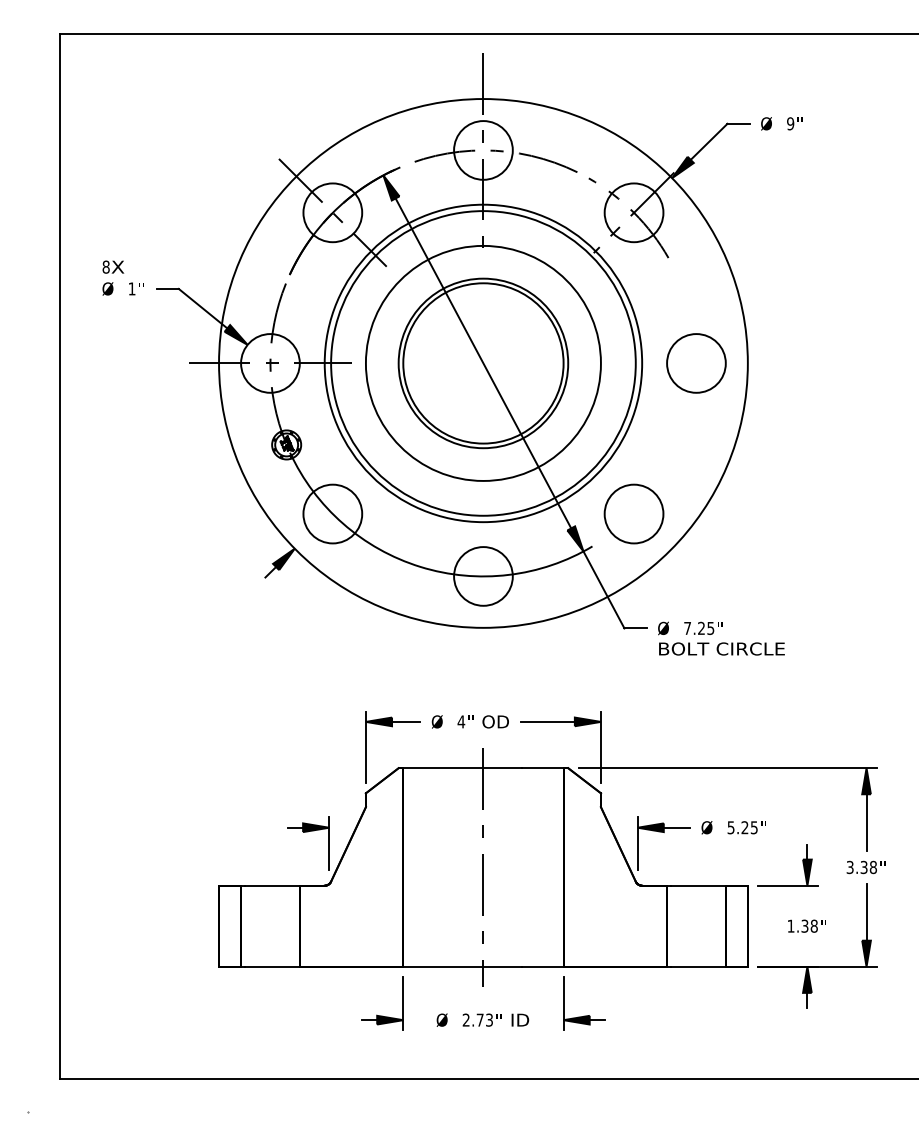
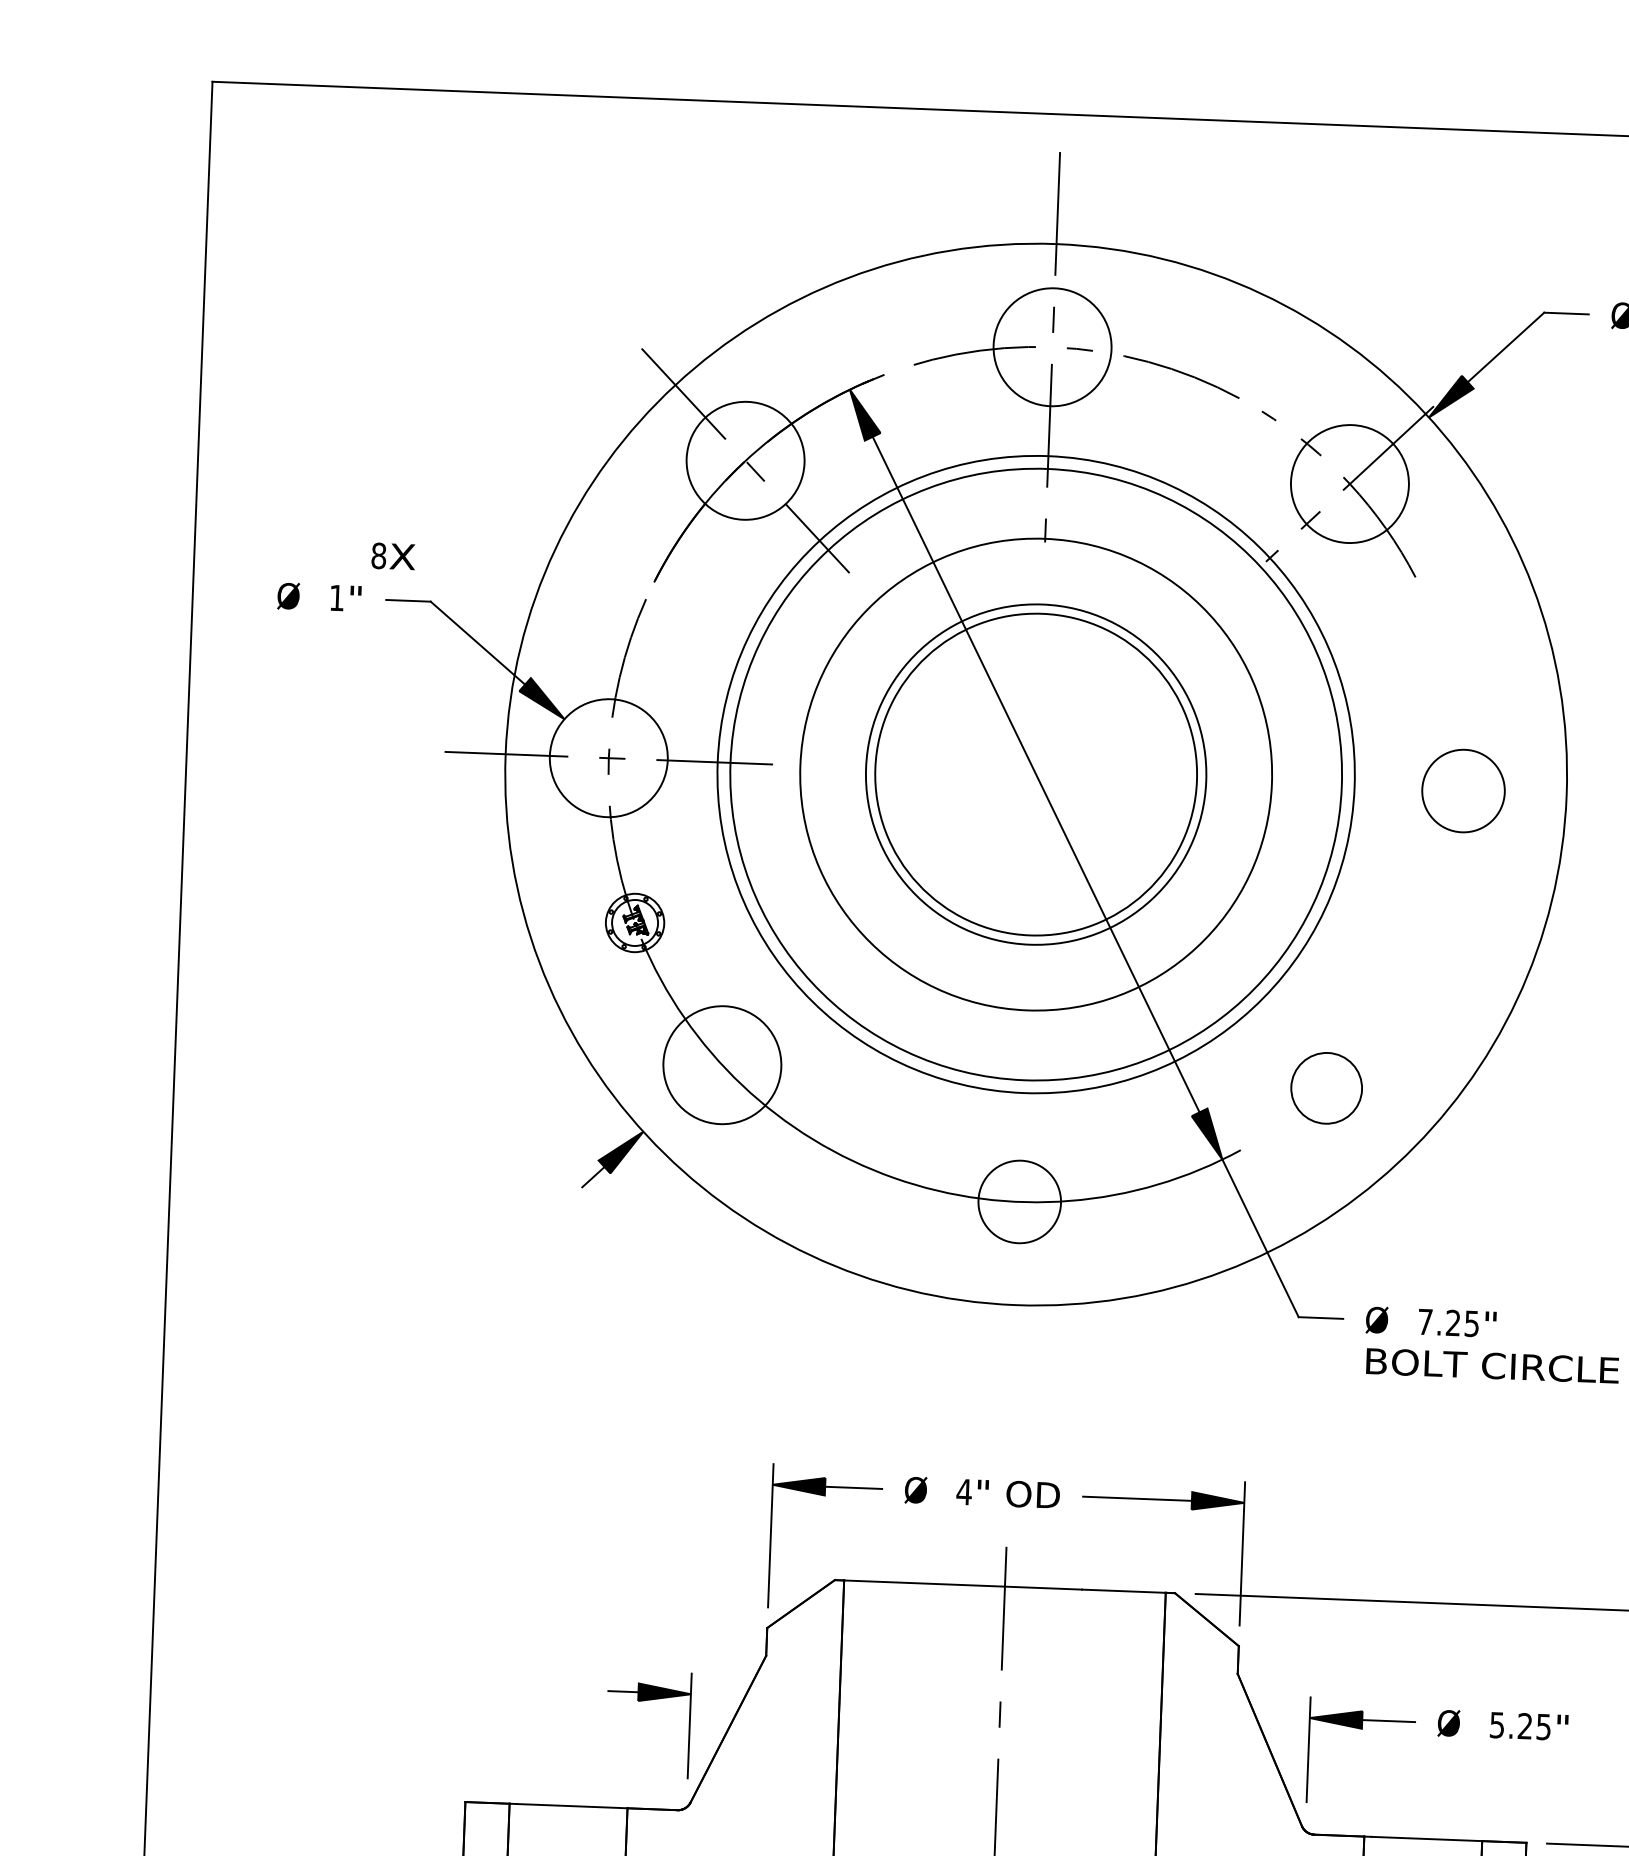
text: (113, 266) -> (393, 555), moved
circle: (696, 363) -> (1463, 791), size x0.7
circle: (633, 513) -> (1325, 1087), size x0.6
circle: (483, 576) -> (1019, 1202), size x0.7

